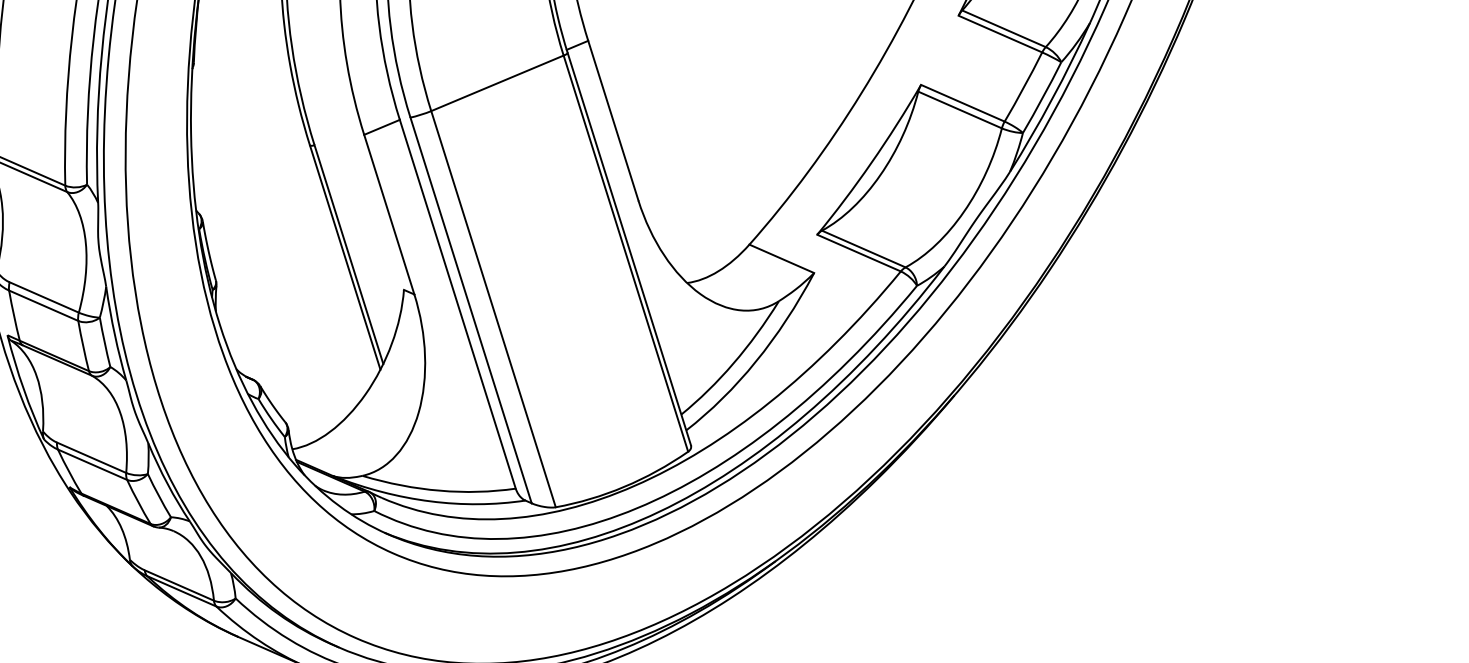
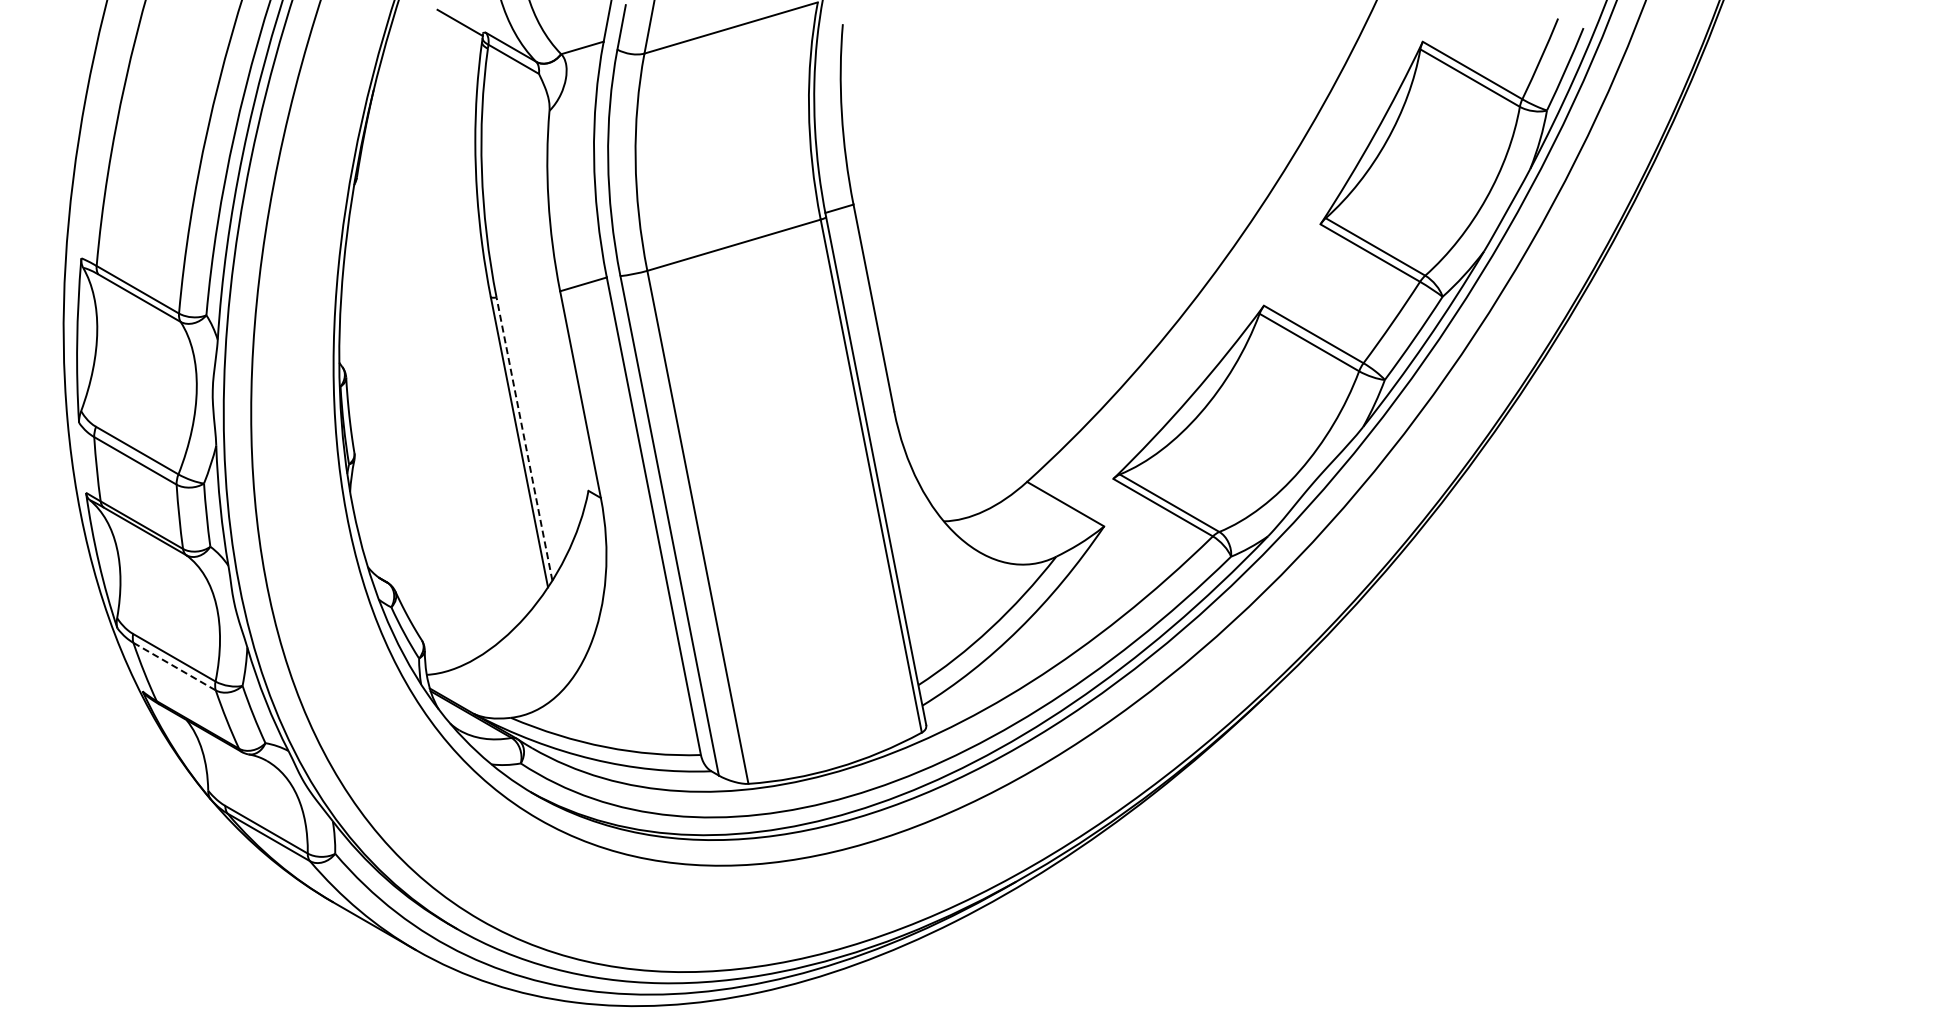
line: (348, 254) -> (524, 438), solid -> dashed
line: (92, 464) -> (174, 666), solid -> dashed

